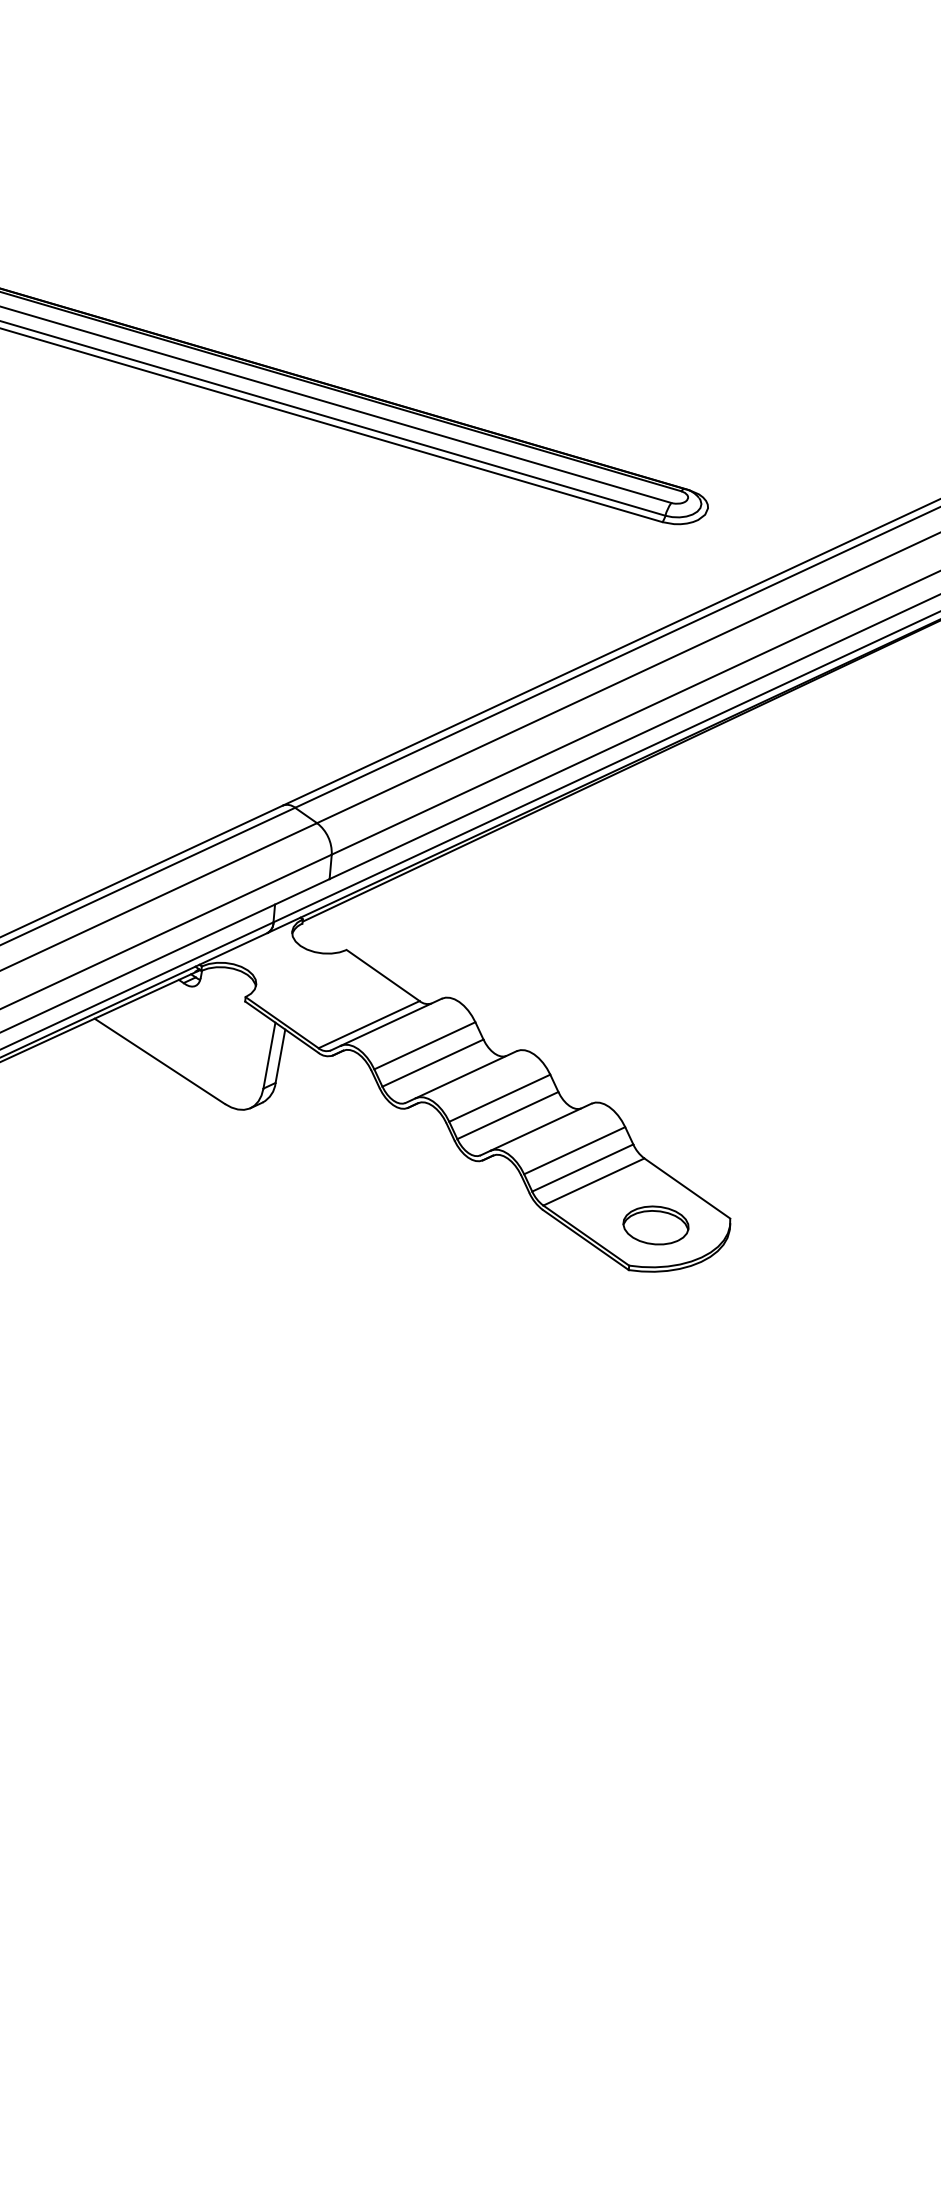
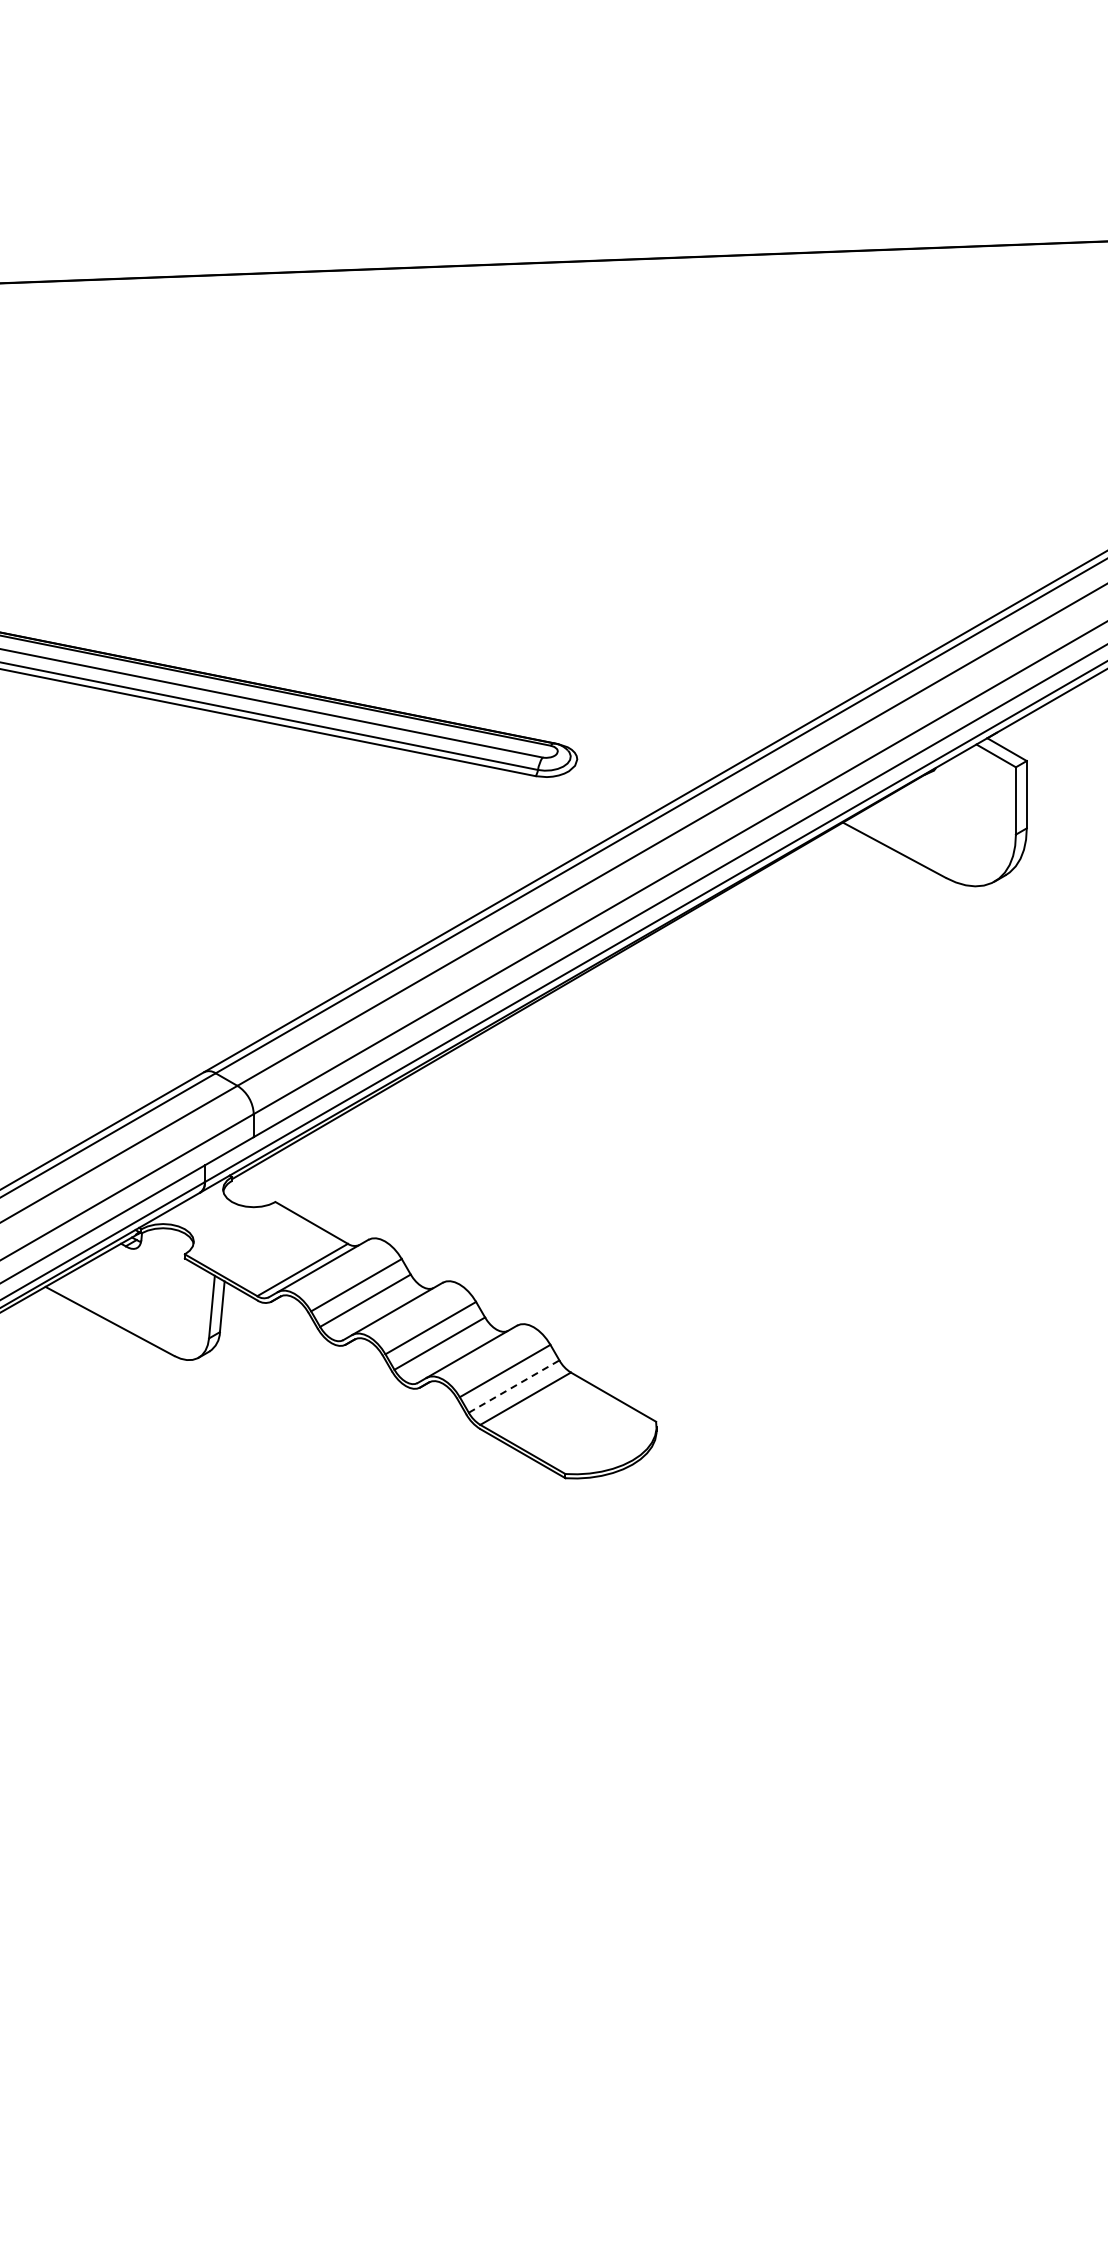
line: (583, 1167) -> (514, 1386), solid -> dashed
part: (655, 1224) -> (586, 1433), removed

